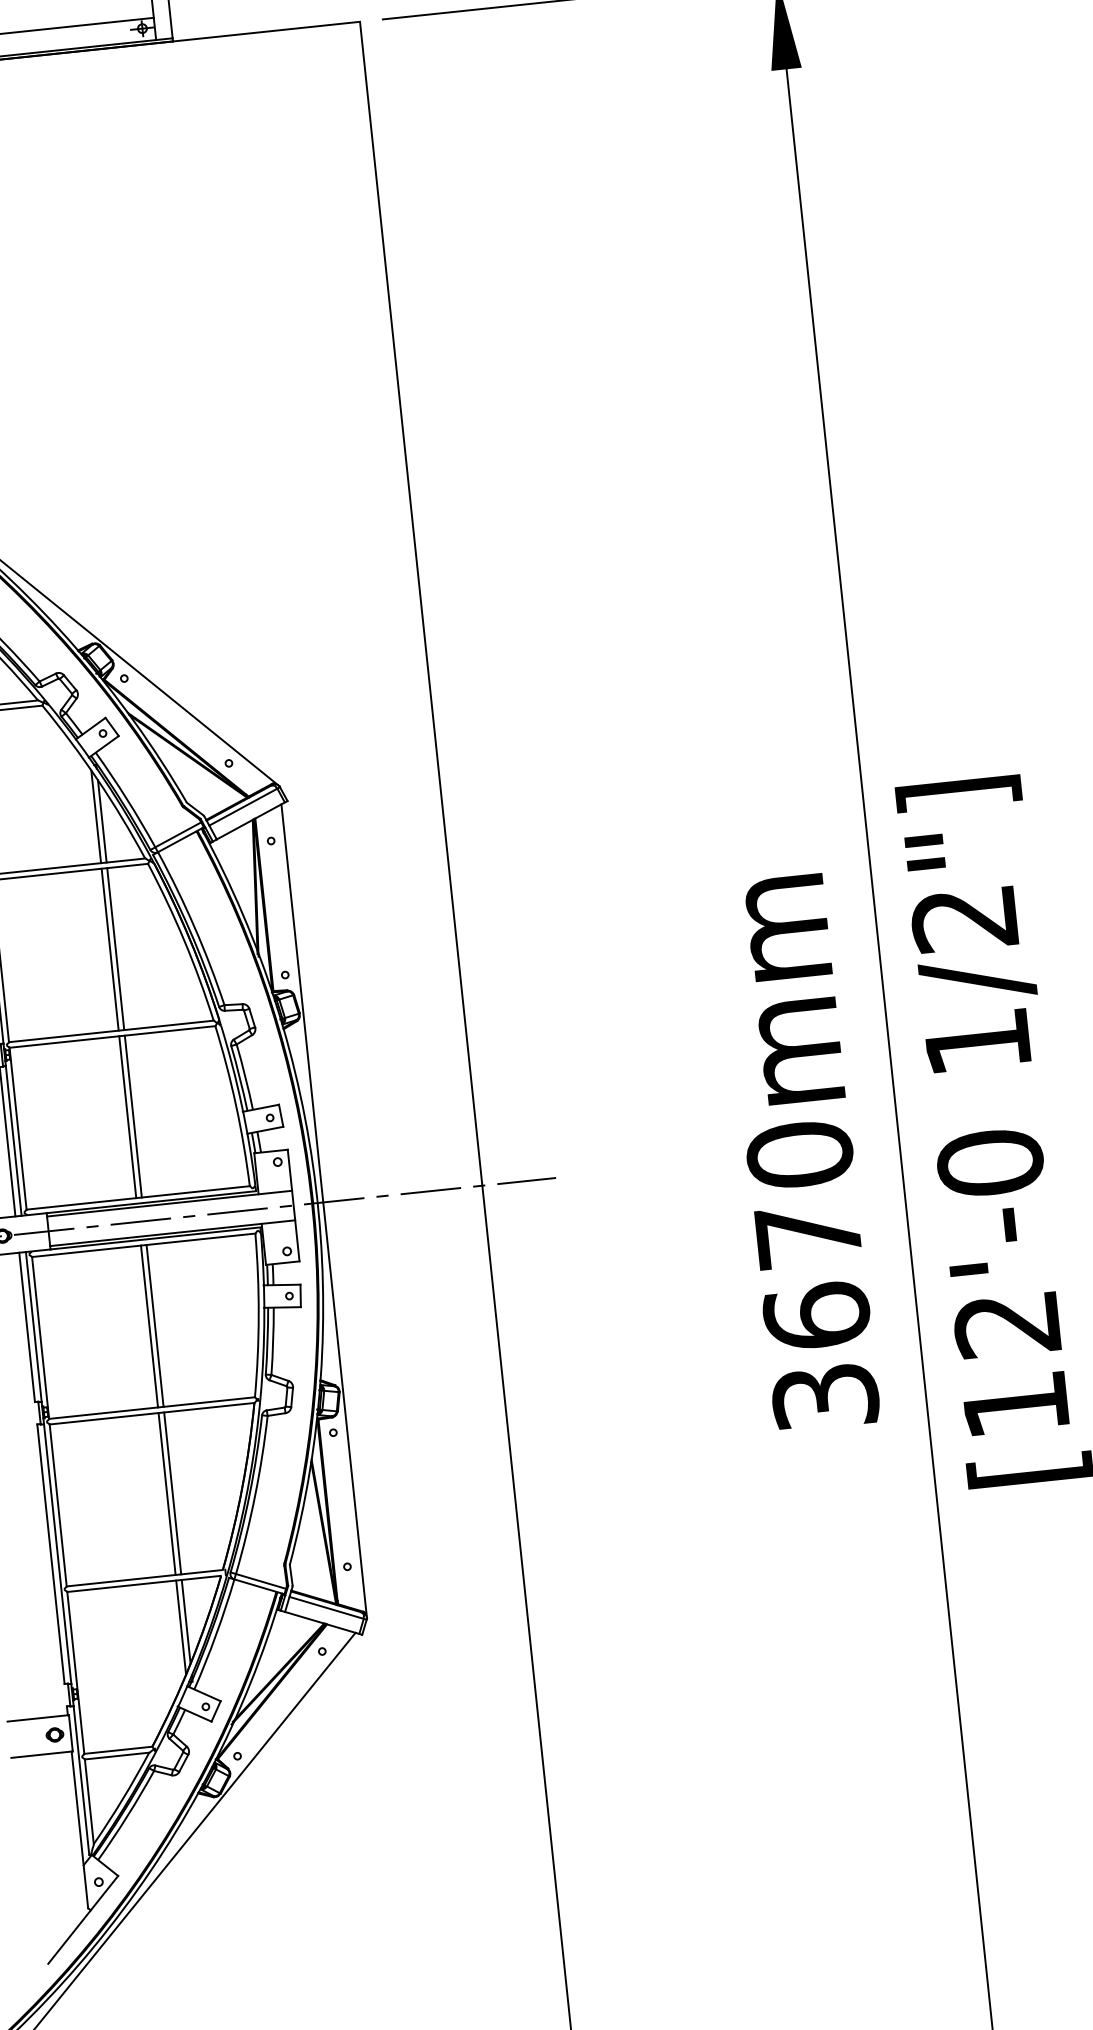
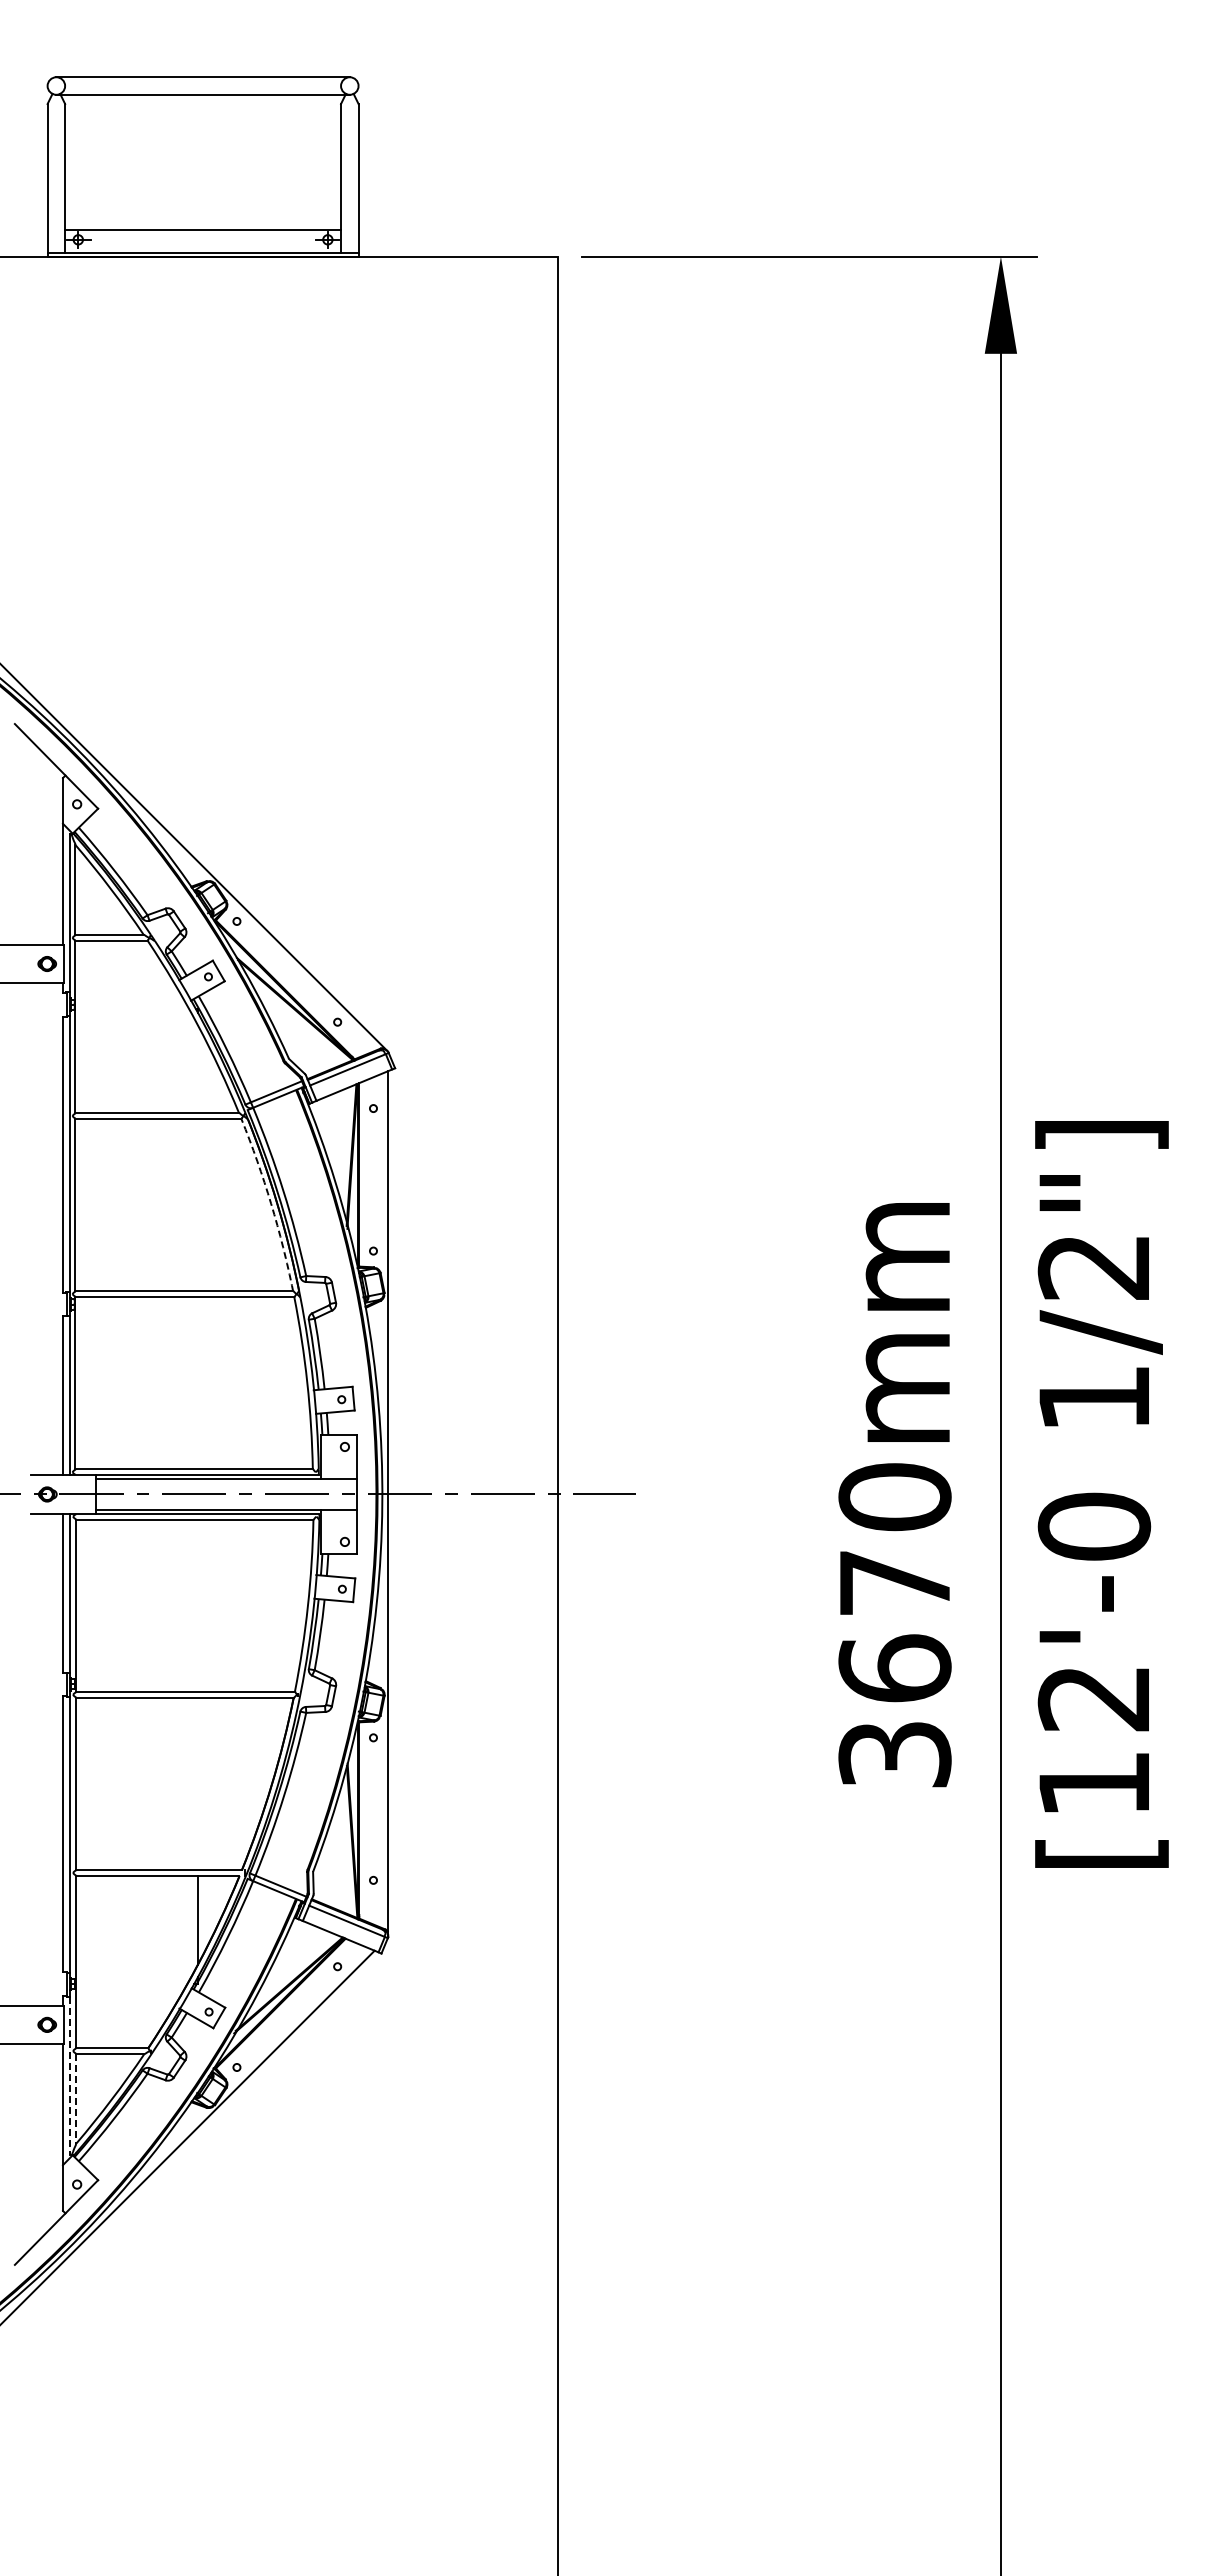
line: (96, 816) -> (192, 1063), removed
line: (102, 821) -> (198, 1069), removed
arc: (184, 940) -> (271, 1203), solid -> dashed
line: (116, 948) -> (198, 1204), removed
line: (110, 949) -> (192, 1204), removed
line: (133, 1116) -> (198, 1383), removed
line: (128, 1117) -> (192, 1383), removed
line: (154, 1325) -> (197, 1605), removed
line: (149, 1326) -> (191, 1605), removed
line: (166, 1493) -> (191, 1783), removed
line: (172, 1493) -> (197, 1783), removed
line: (180, 1627) -> (191, 1925), removed
line: (81, 1781) -> (70, 2076), solid -> dashed
line: (89, 1801) -> (76, 2098), solid -> dashed

